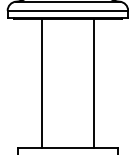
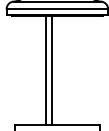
line: (42, 83) -> (46, 70), moved
line: (93, 83) -> (51, 70), moved

